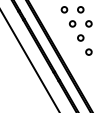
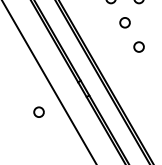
circle: (30, 89) -> (38, 111), added

